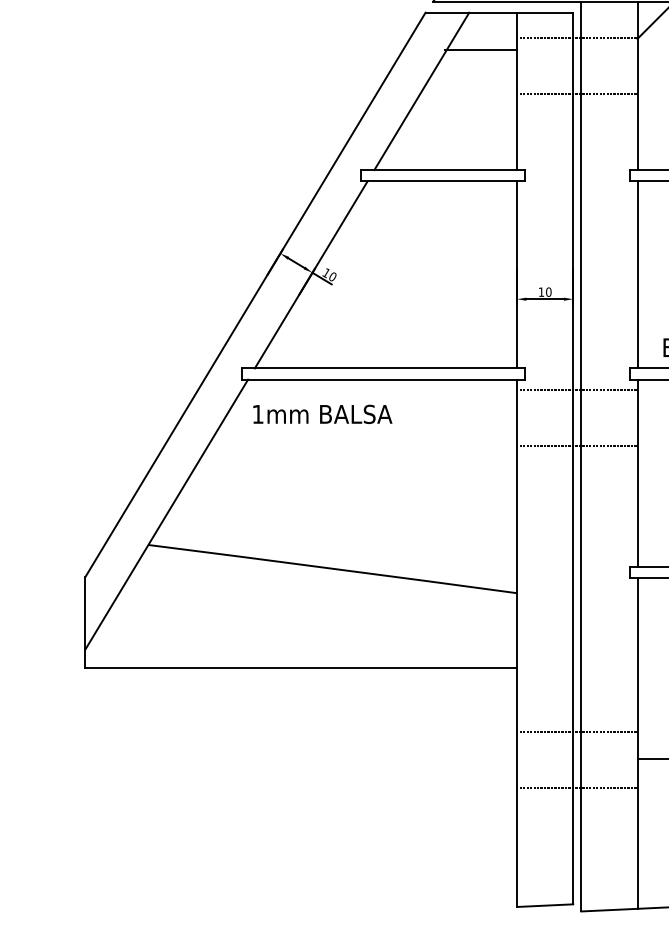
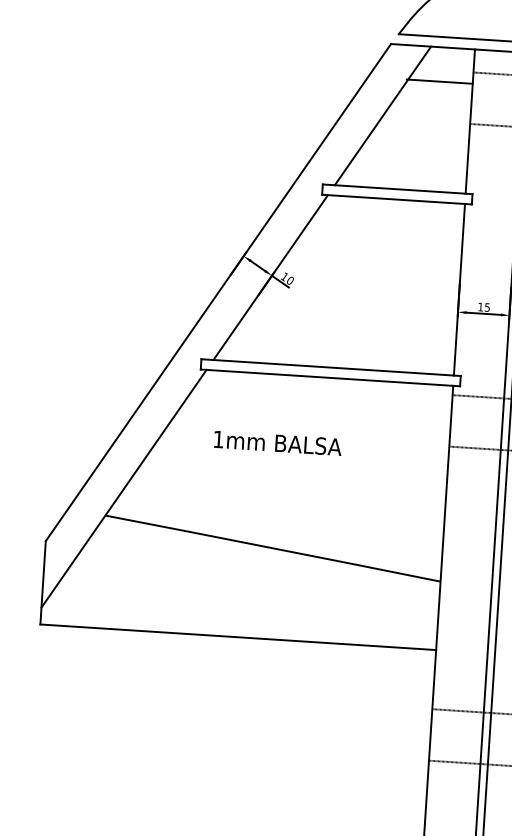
text: (548, 291) -> (487, 306), 10 -> 15
text: (322, 413) -> (277, 442), moved

